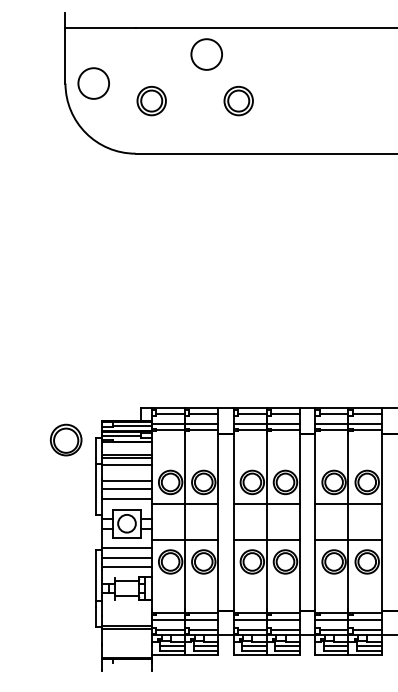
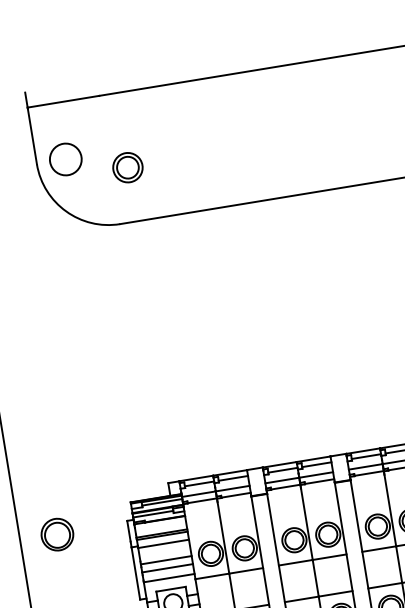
circle: (206, 54) -> (176, 110), removed
part: (238, 101) -> (216, 153), removed
part: (66, 439) -> (57, 533), moved

